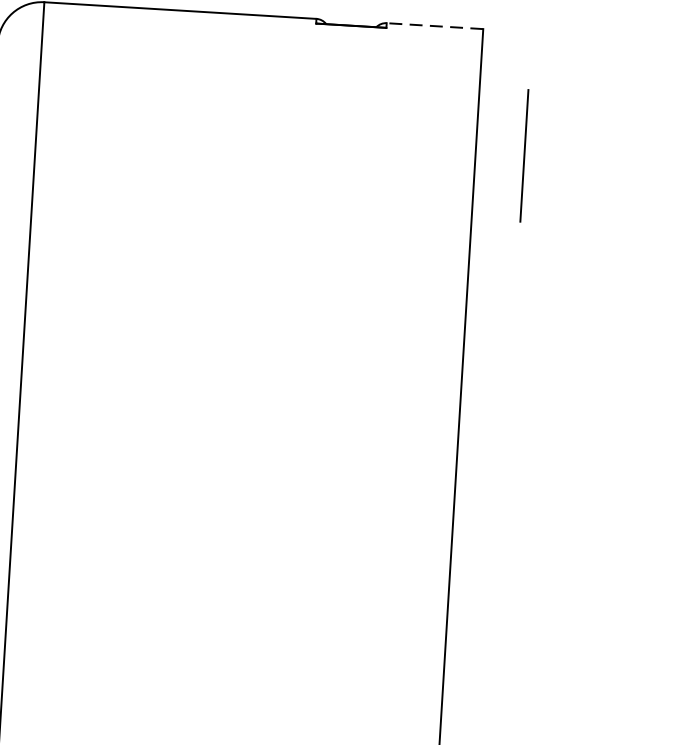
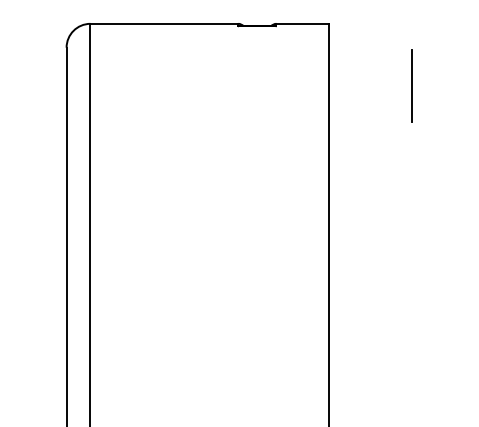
line: (434, 25) -> (302, 23), dashed -> solid
line: (522, 154) -> (411, 85), moved

